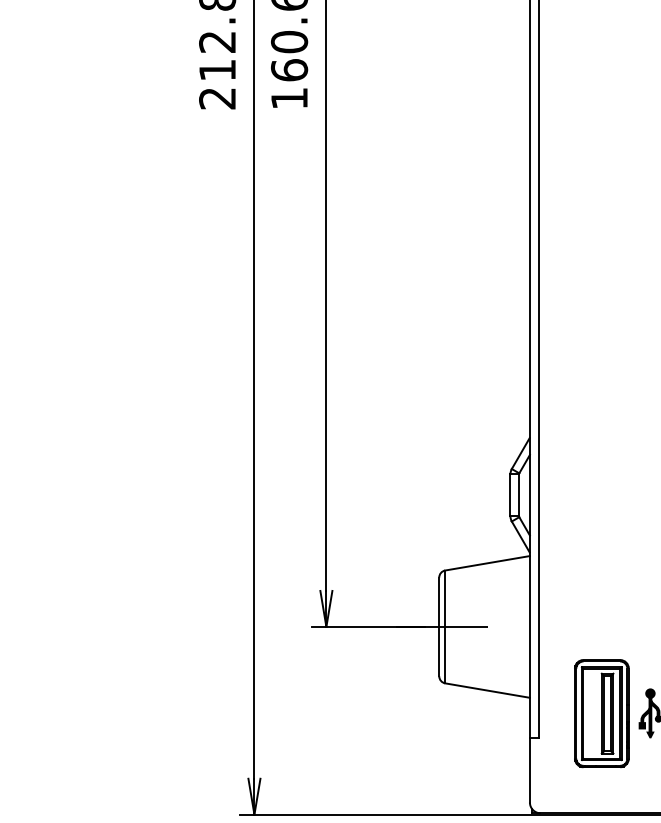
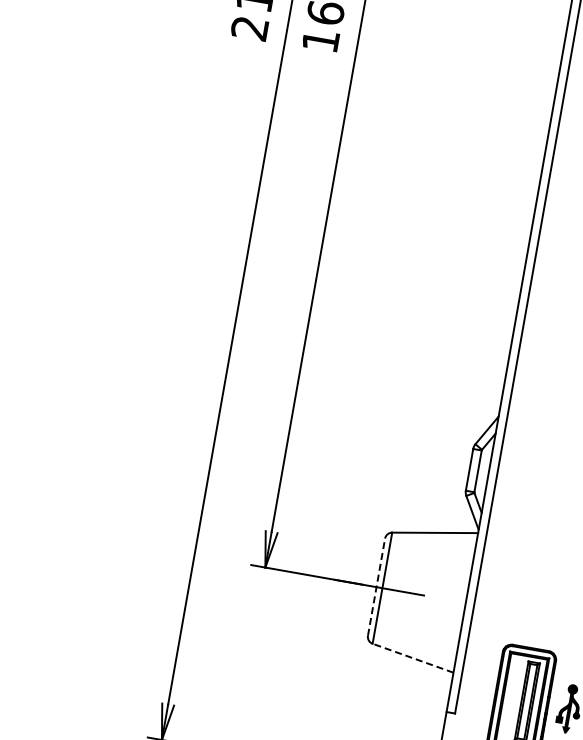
line: (439, 626) -> (376, 586), solid -> dashed
line: (487, 690) -> (413, 658), solid -> dashed

